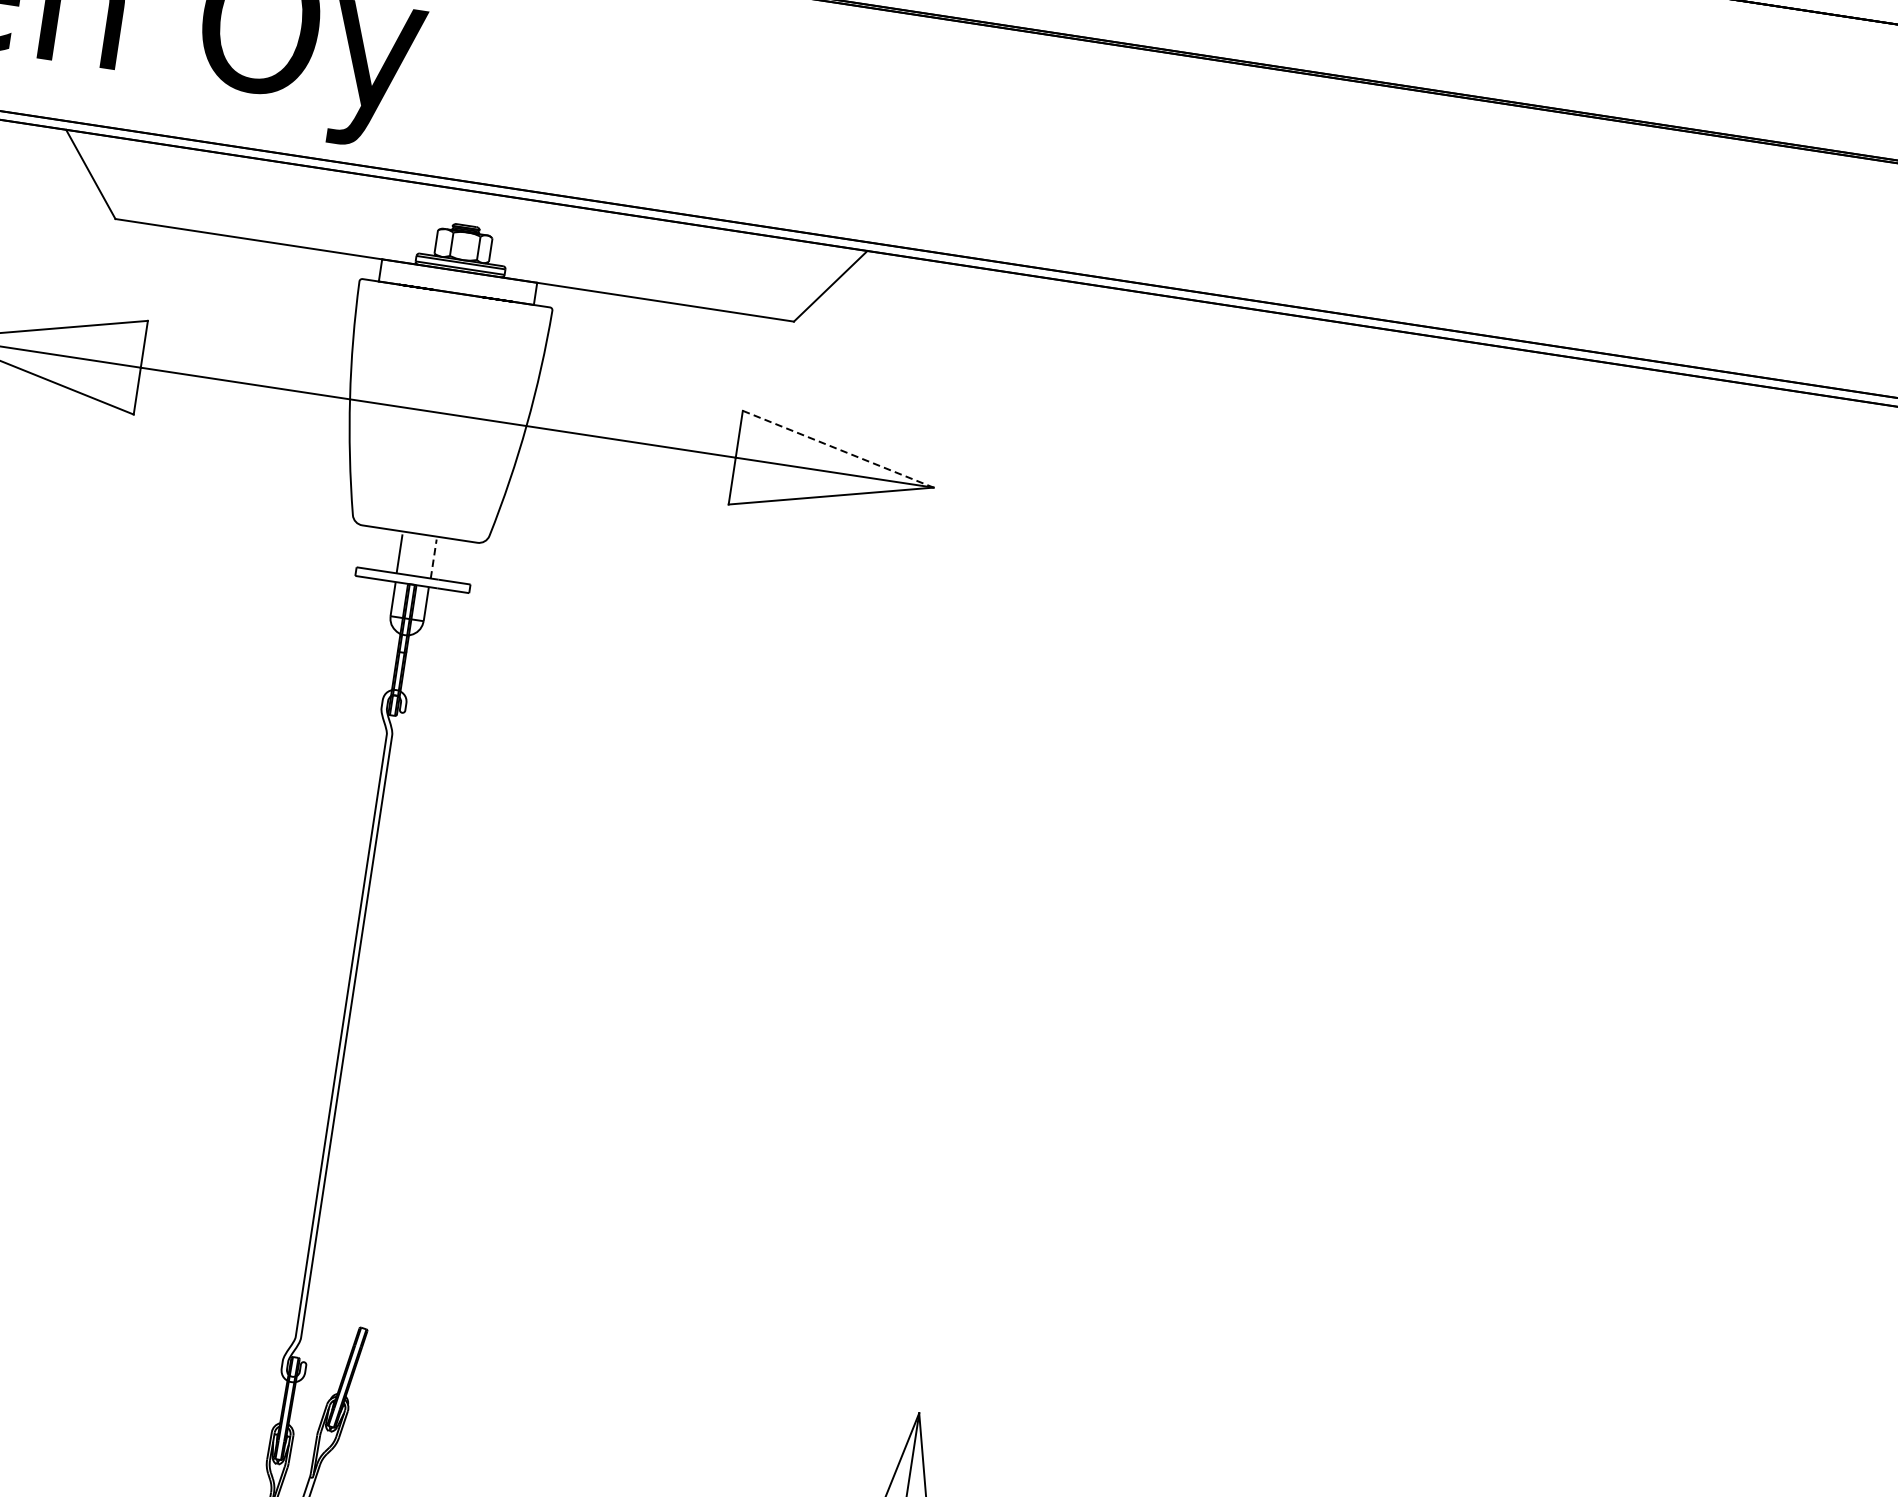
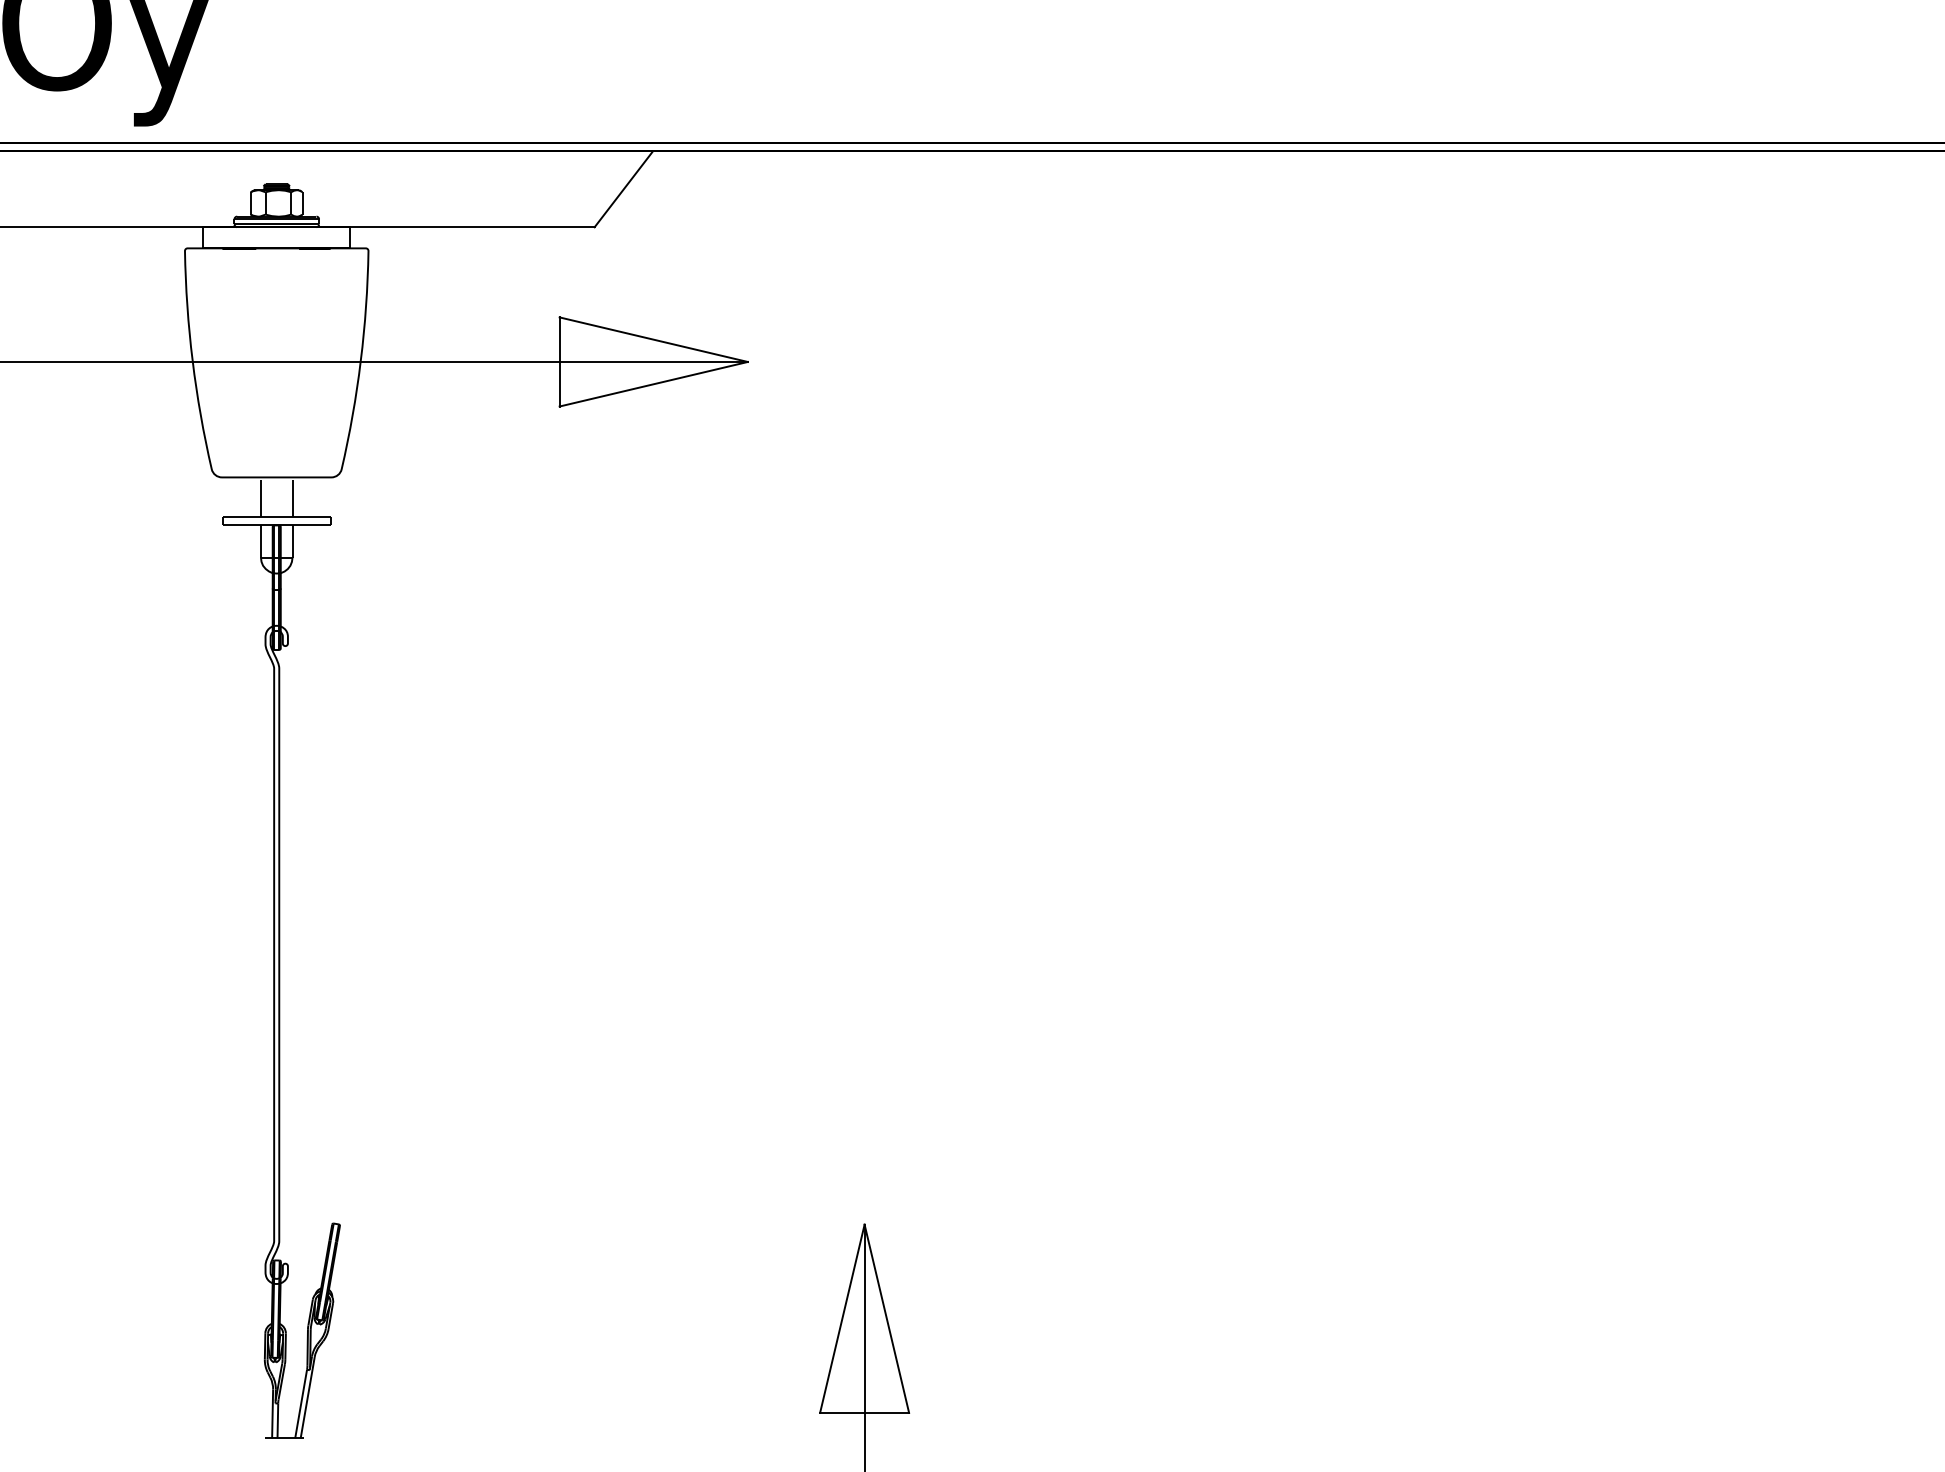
line: (838, 448) -> (653, 339), dashed -> solid
line: (434, 558) -> (293, 498), dashed -> solid

